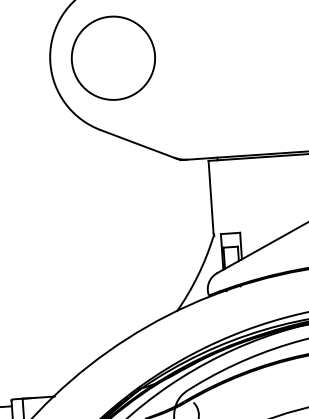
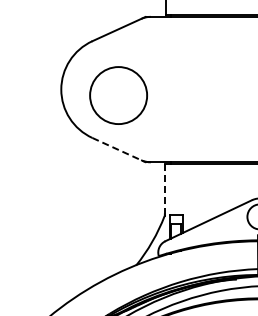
circle: (113, 58) -> (118, 95), moved
line: (141, 145) -> (119, 150), solid -> dashed
line: (210, 196) -> (164, 188), solid -> dashed

